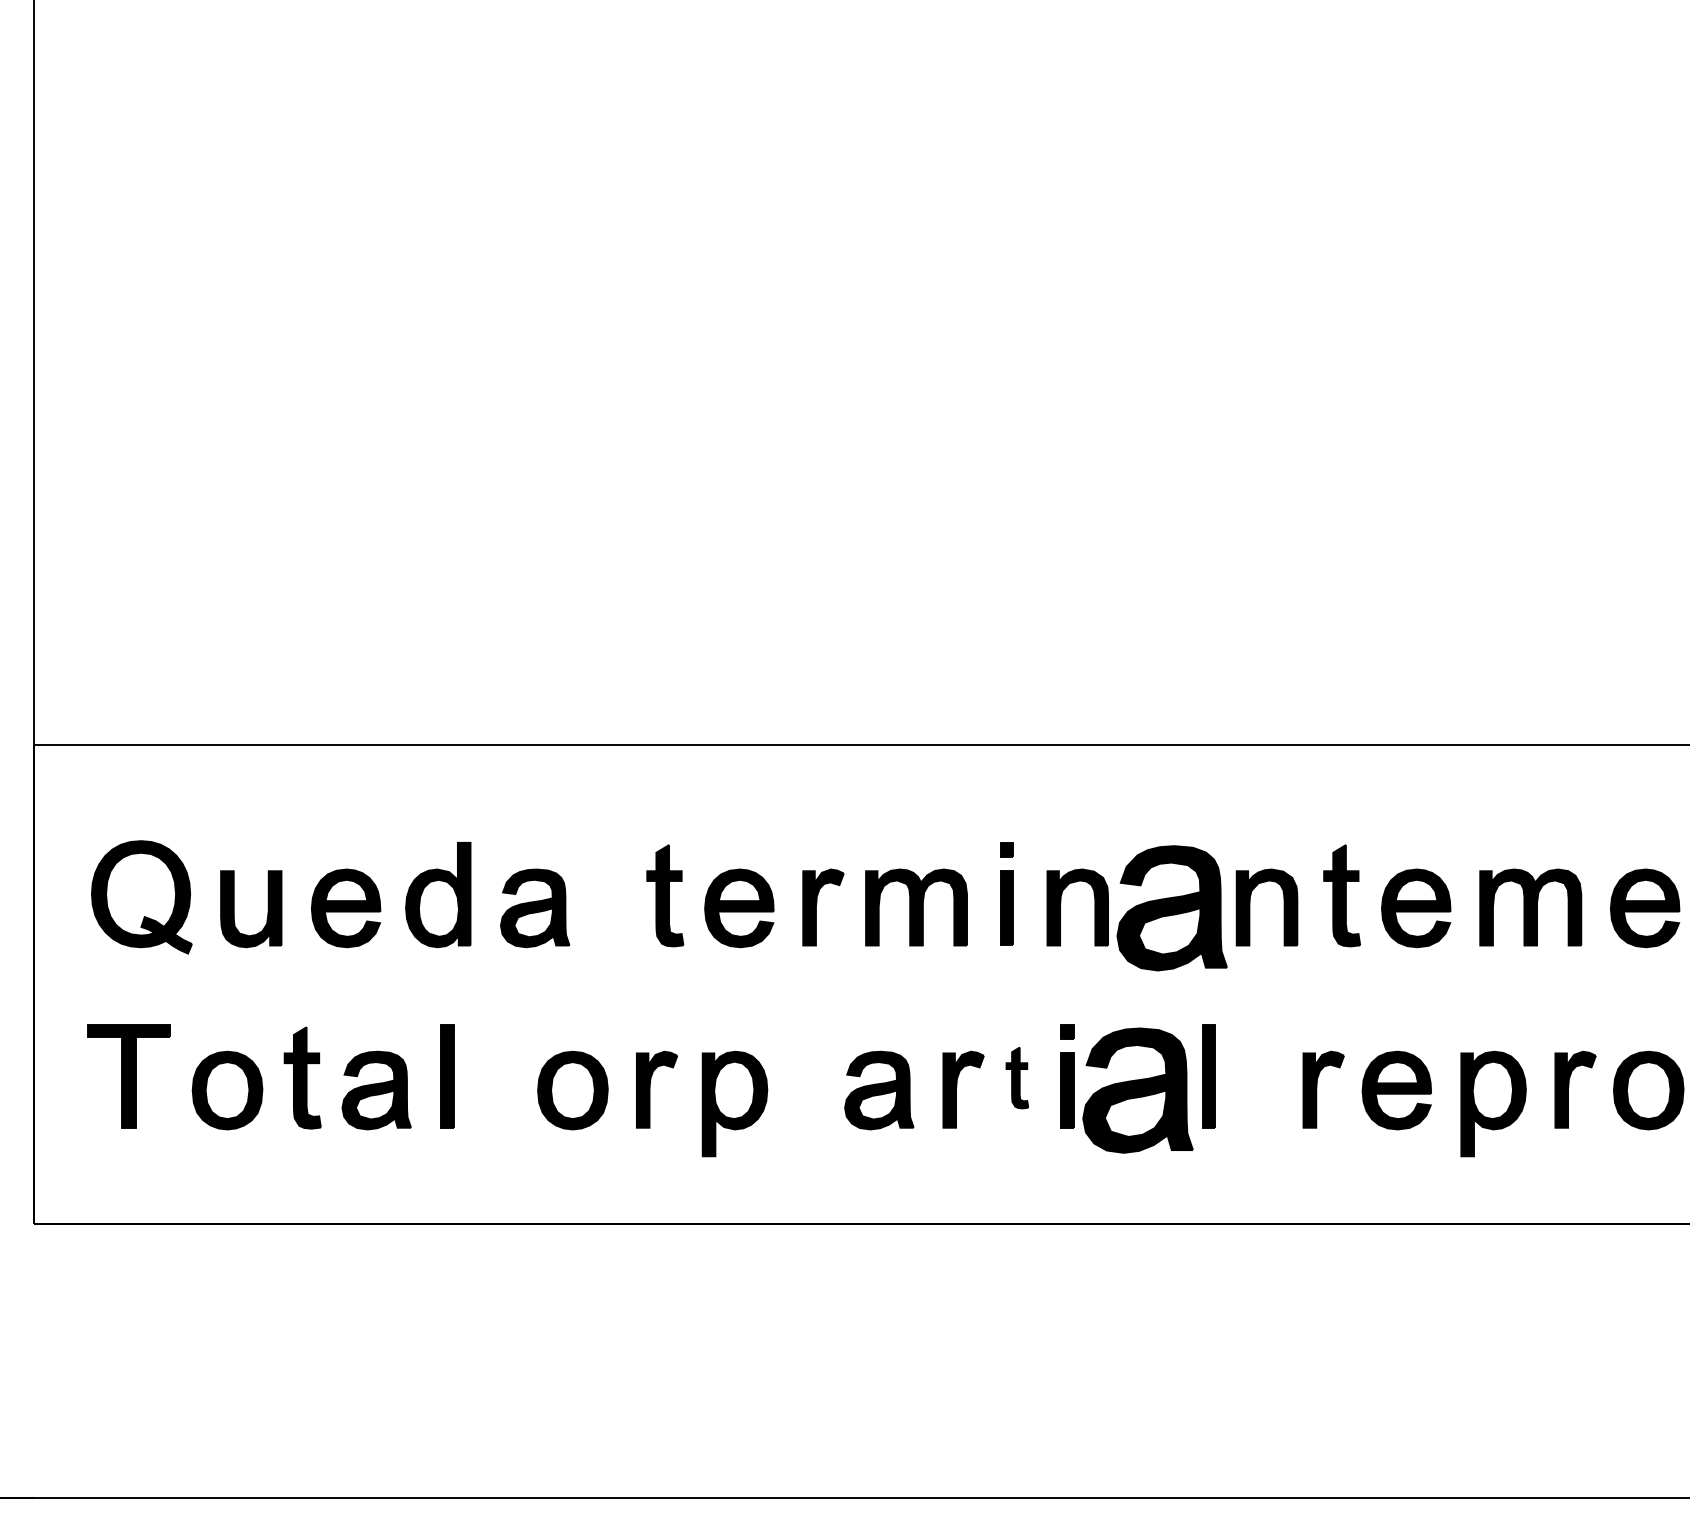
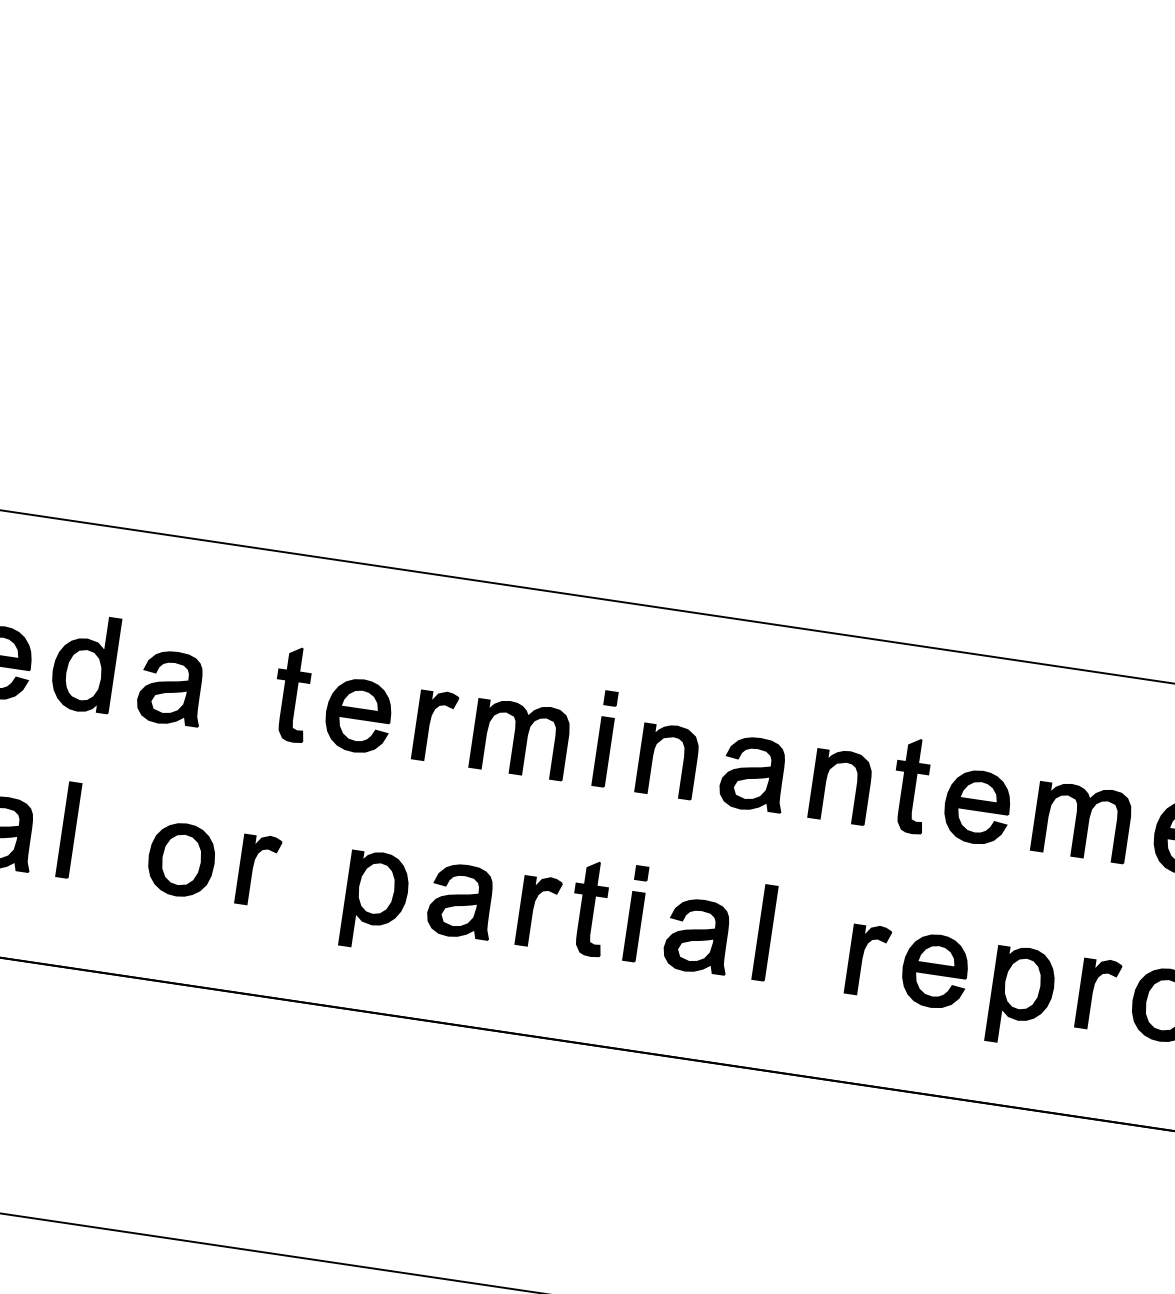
part: (1171, 908) -> (753, 774), size x0.62
part: (1017, 1077) -> (589, 908), size x1.67
part: (1137, 1090) -> (697, 936), size x0.62
part: (734, 1103) -> (375, 900), moved

